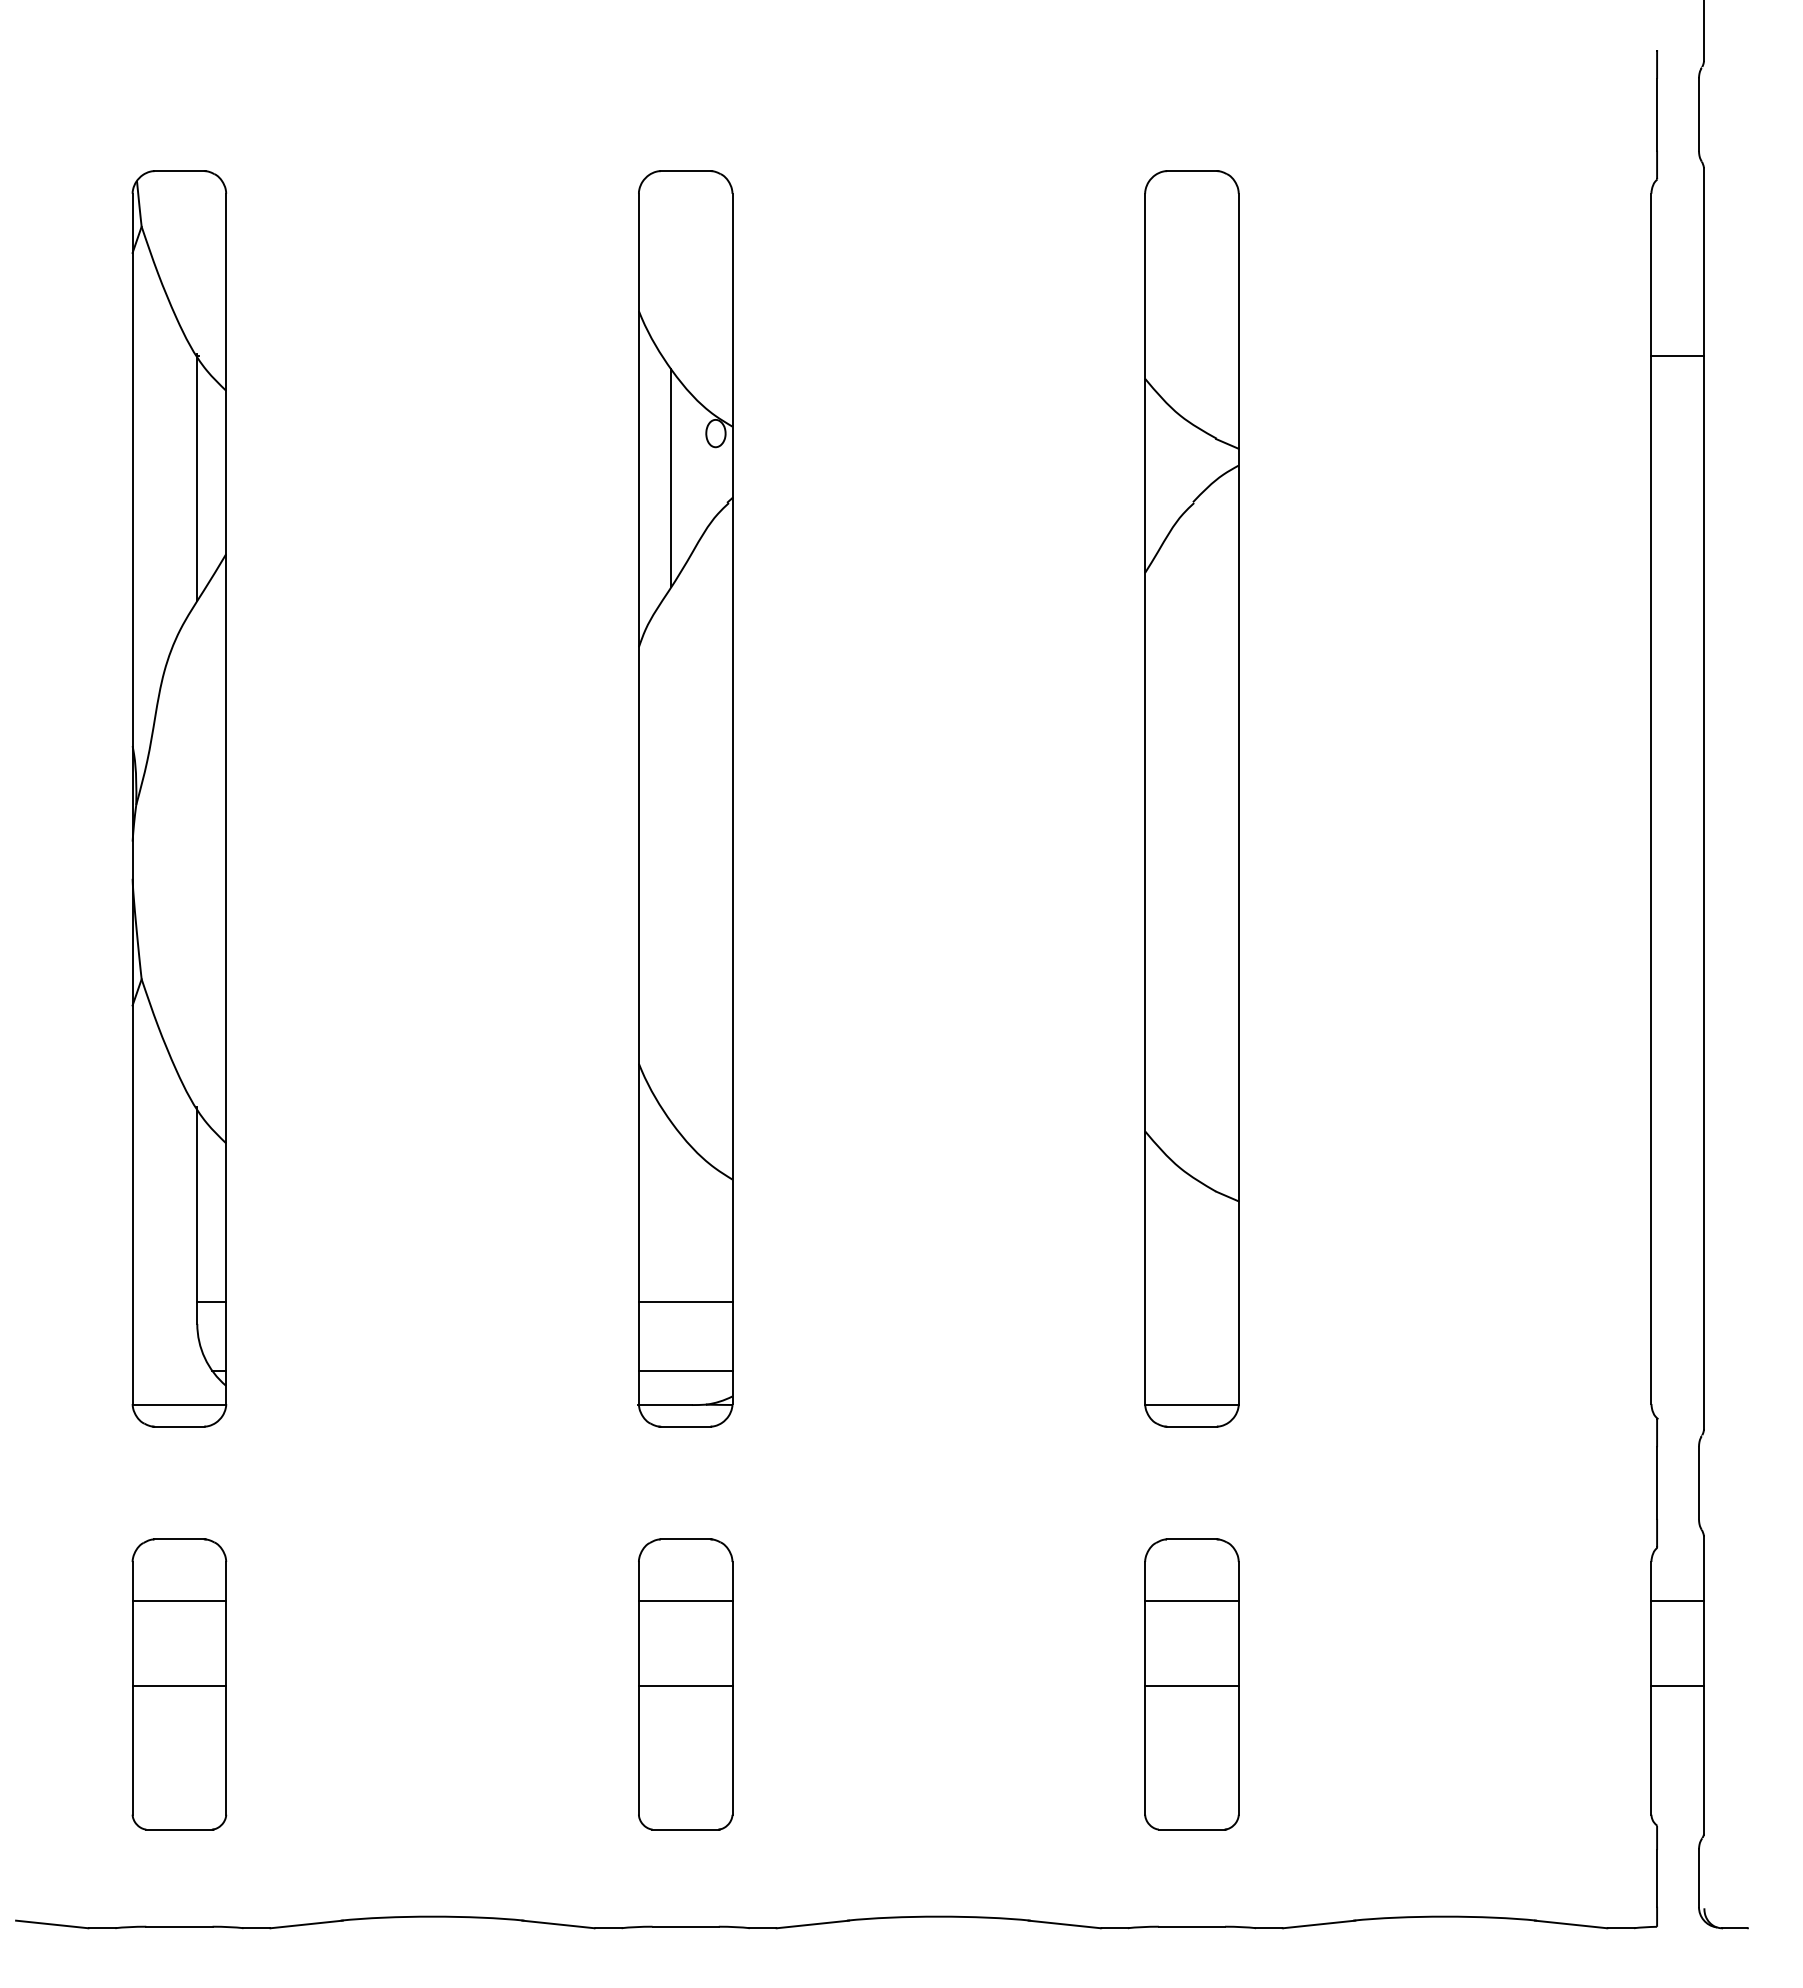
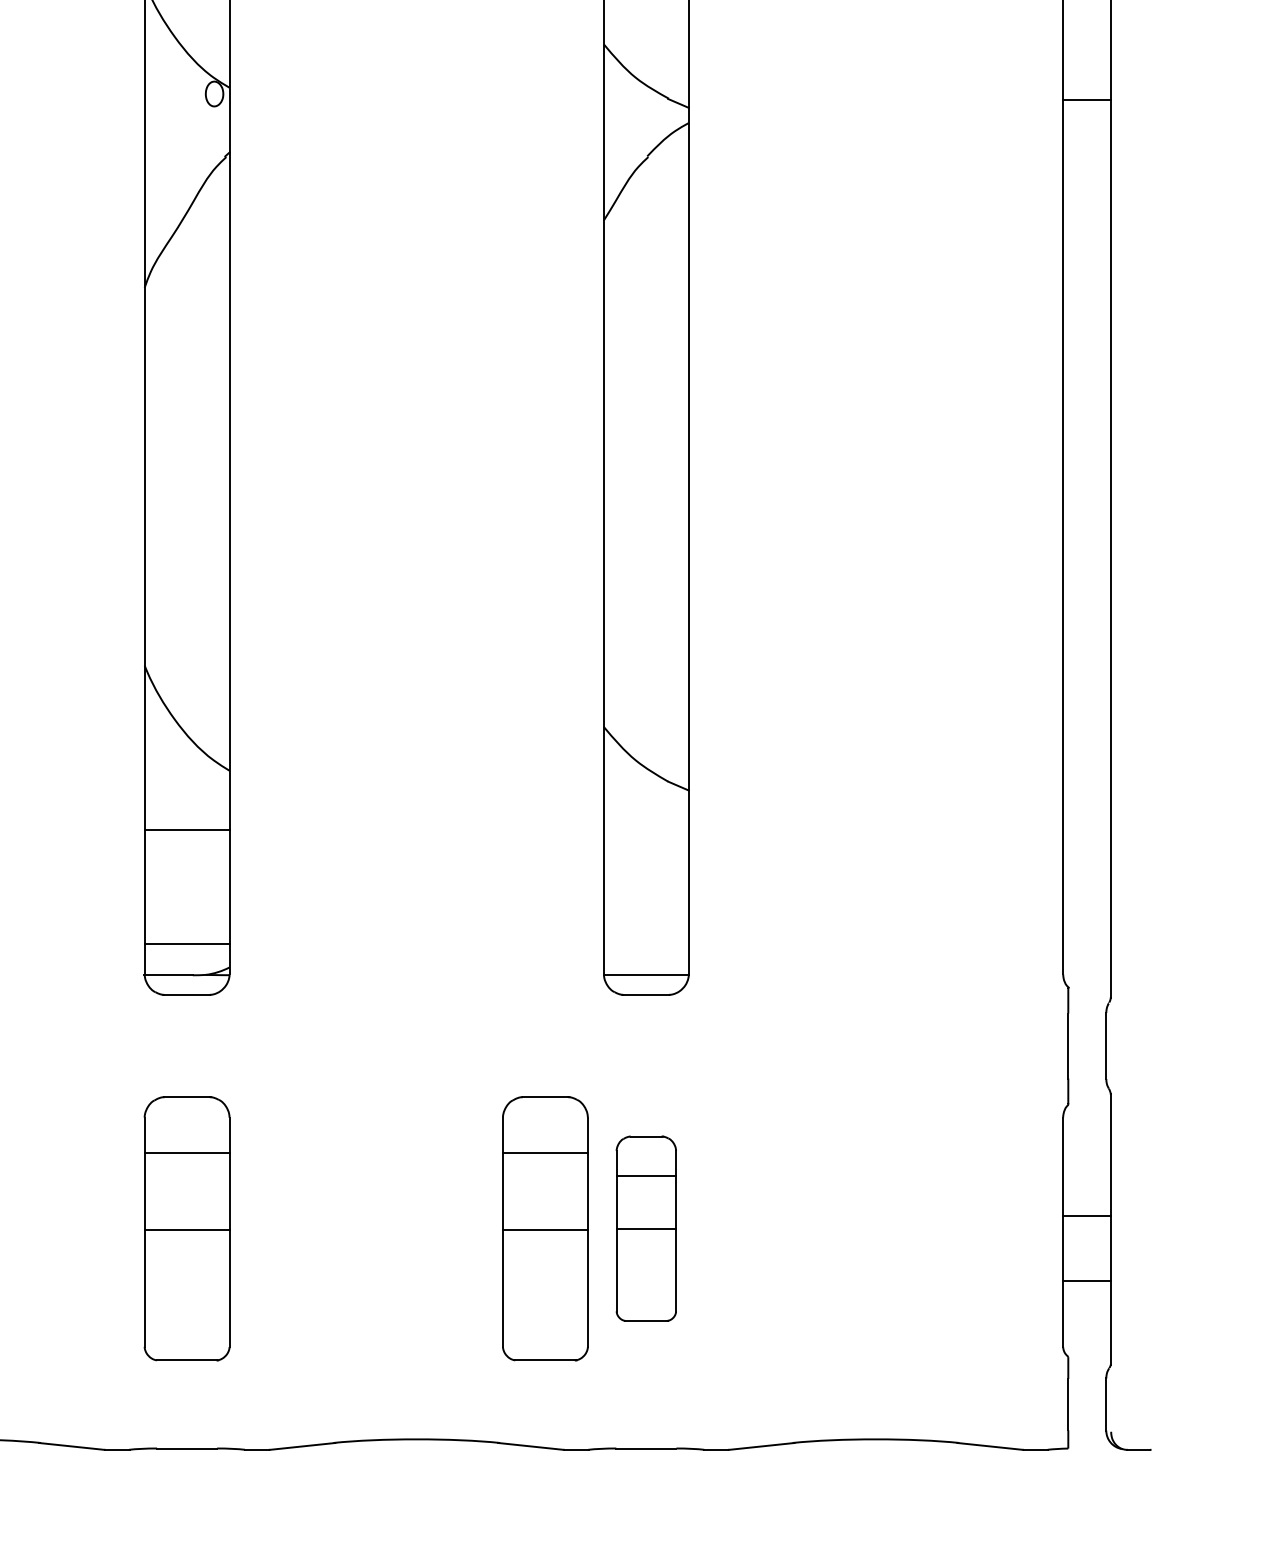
line: (1677, 356) -> (1086, 100), moved
line: (671, 478) -> (174, 134), removed
line: (685, 1302) -> (186, 829), moved
line: (1677, 1600) -> (1086, 1216), moved
part: (1080, 1684) -> (545, 1228), added
part: (1191, 1684) -> (645, 1228), size x0.7
line: (1677, 1685) -> (1086, 1280), moved

